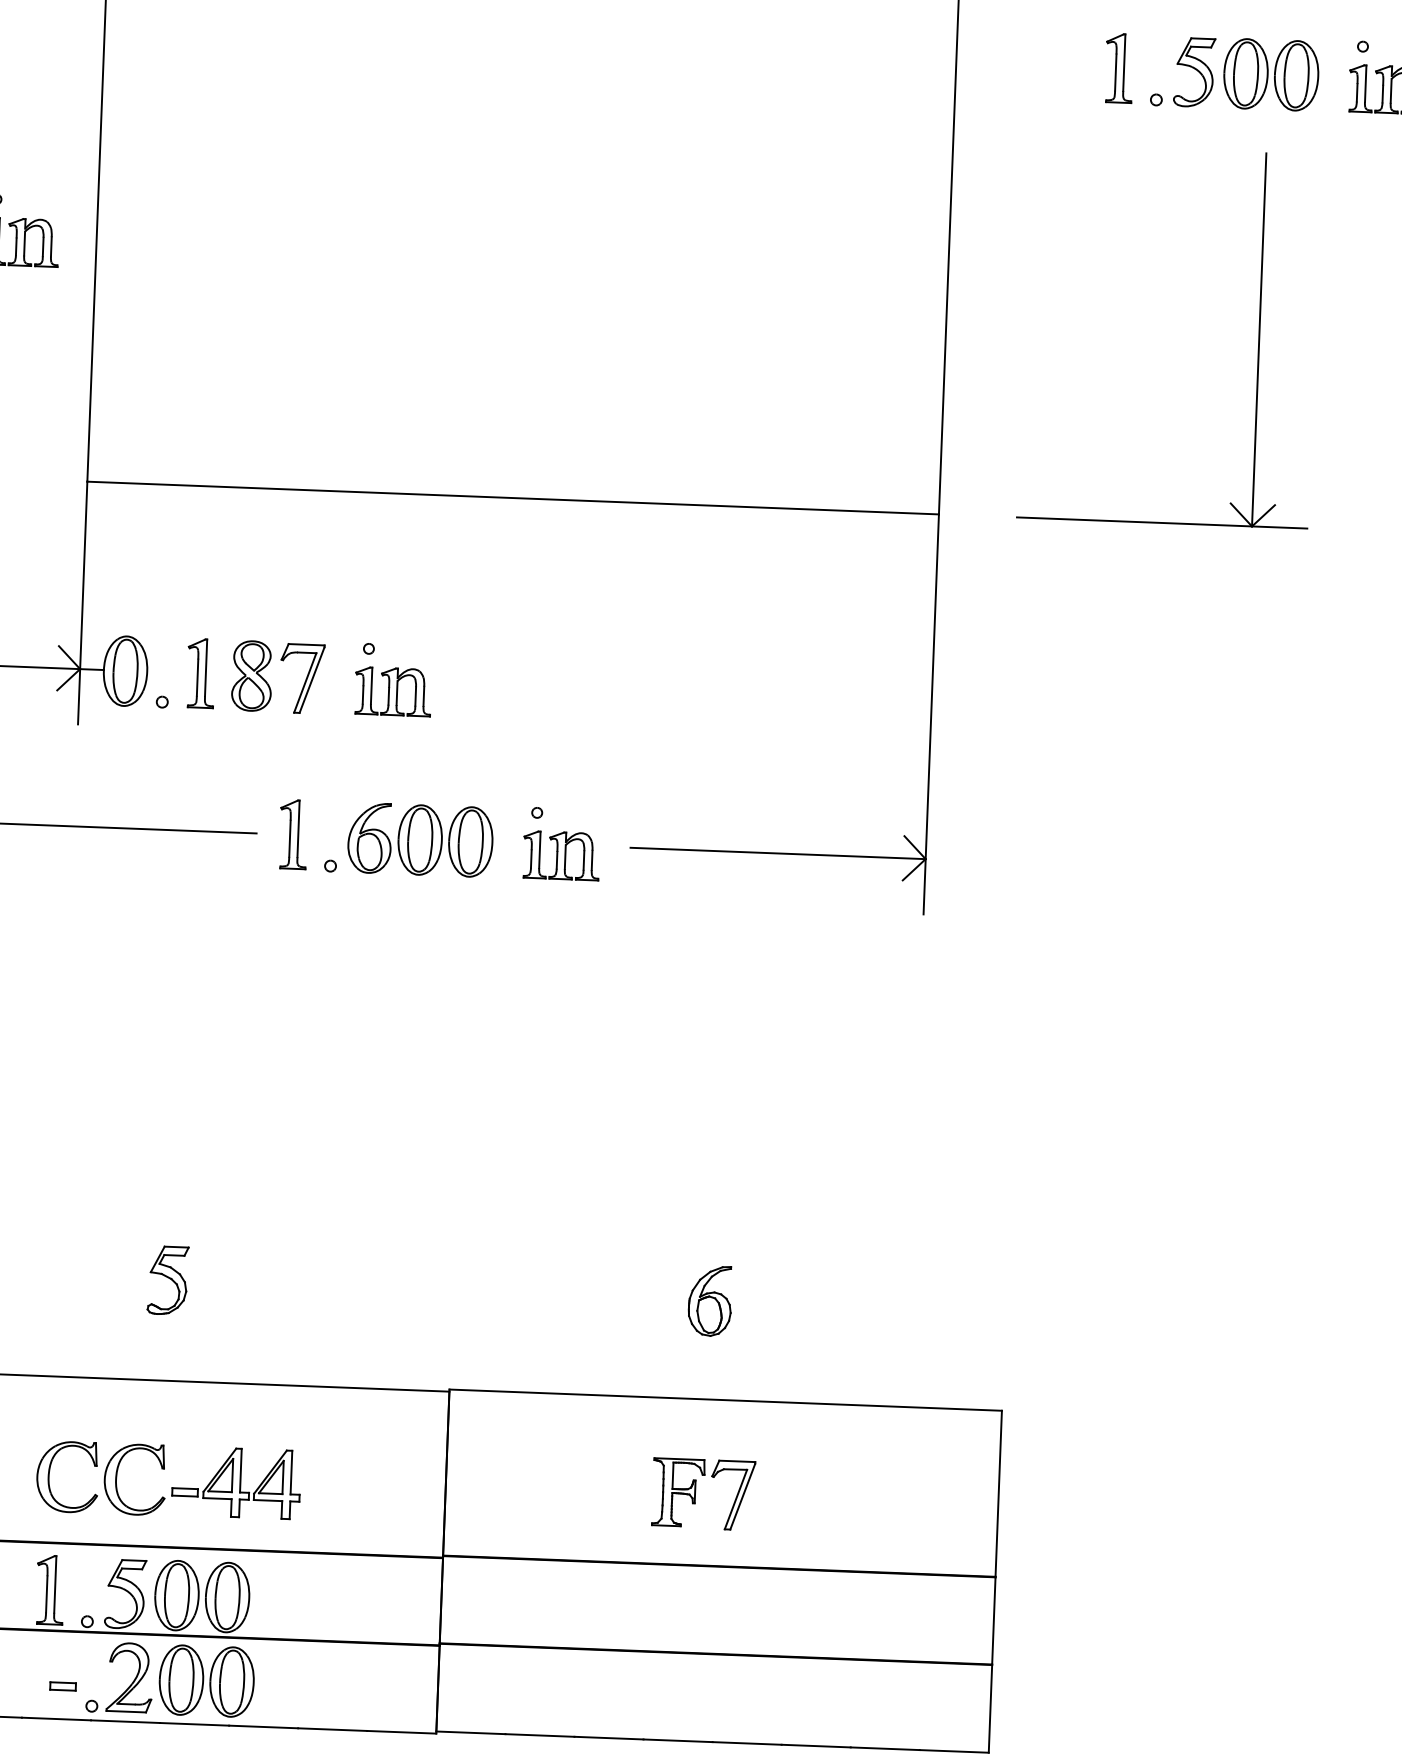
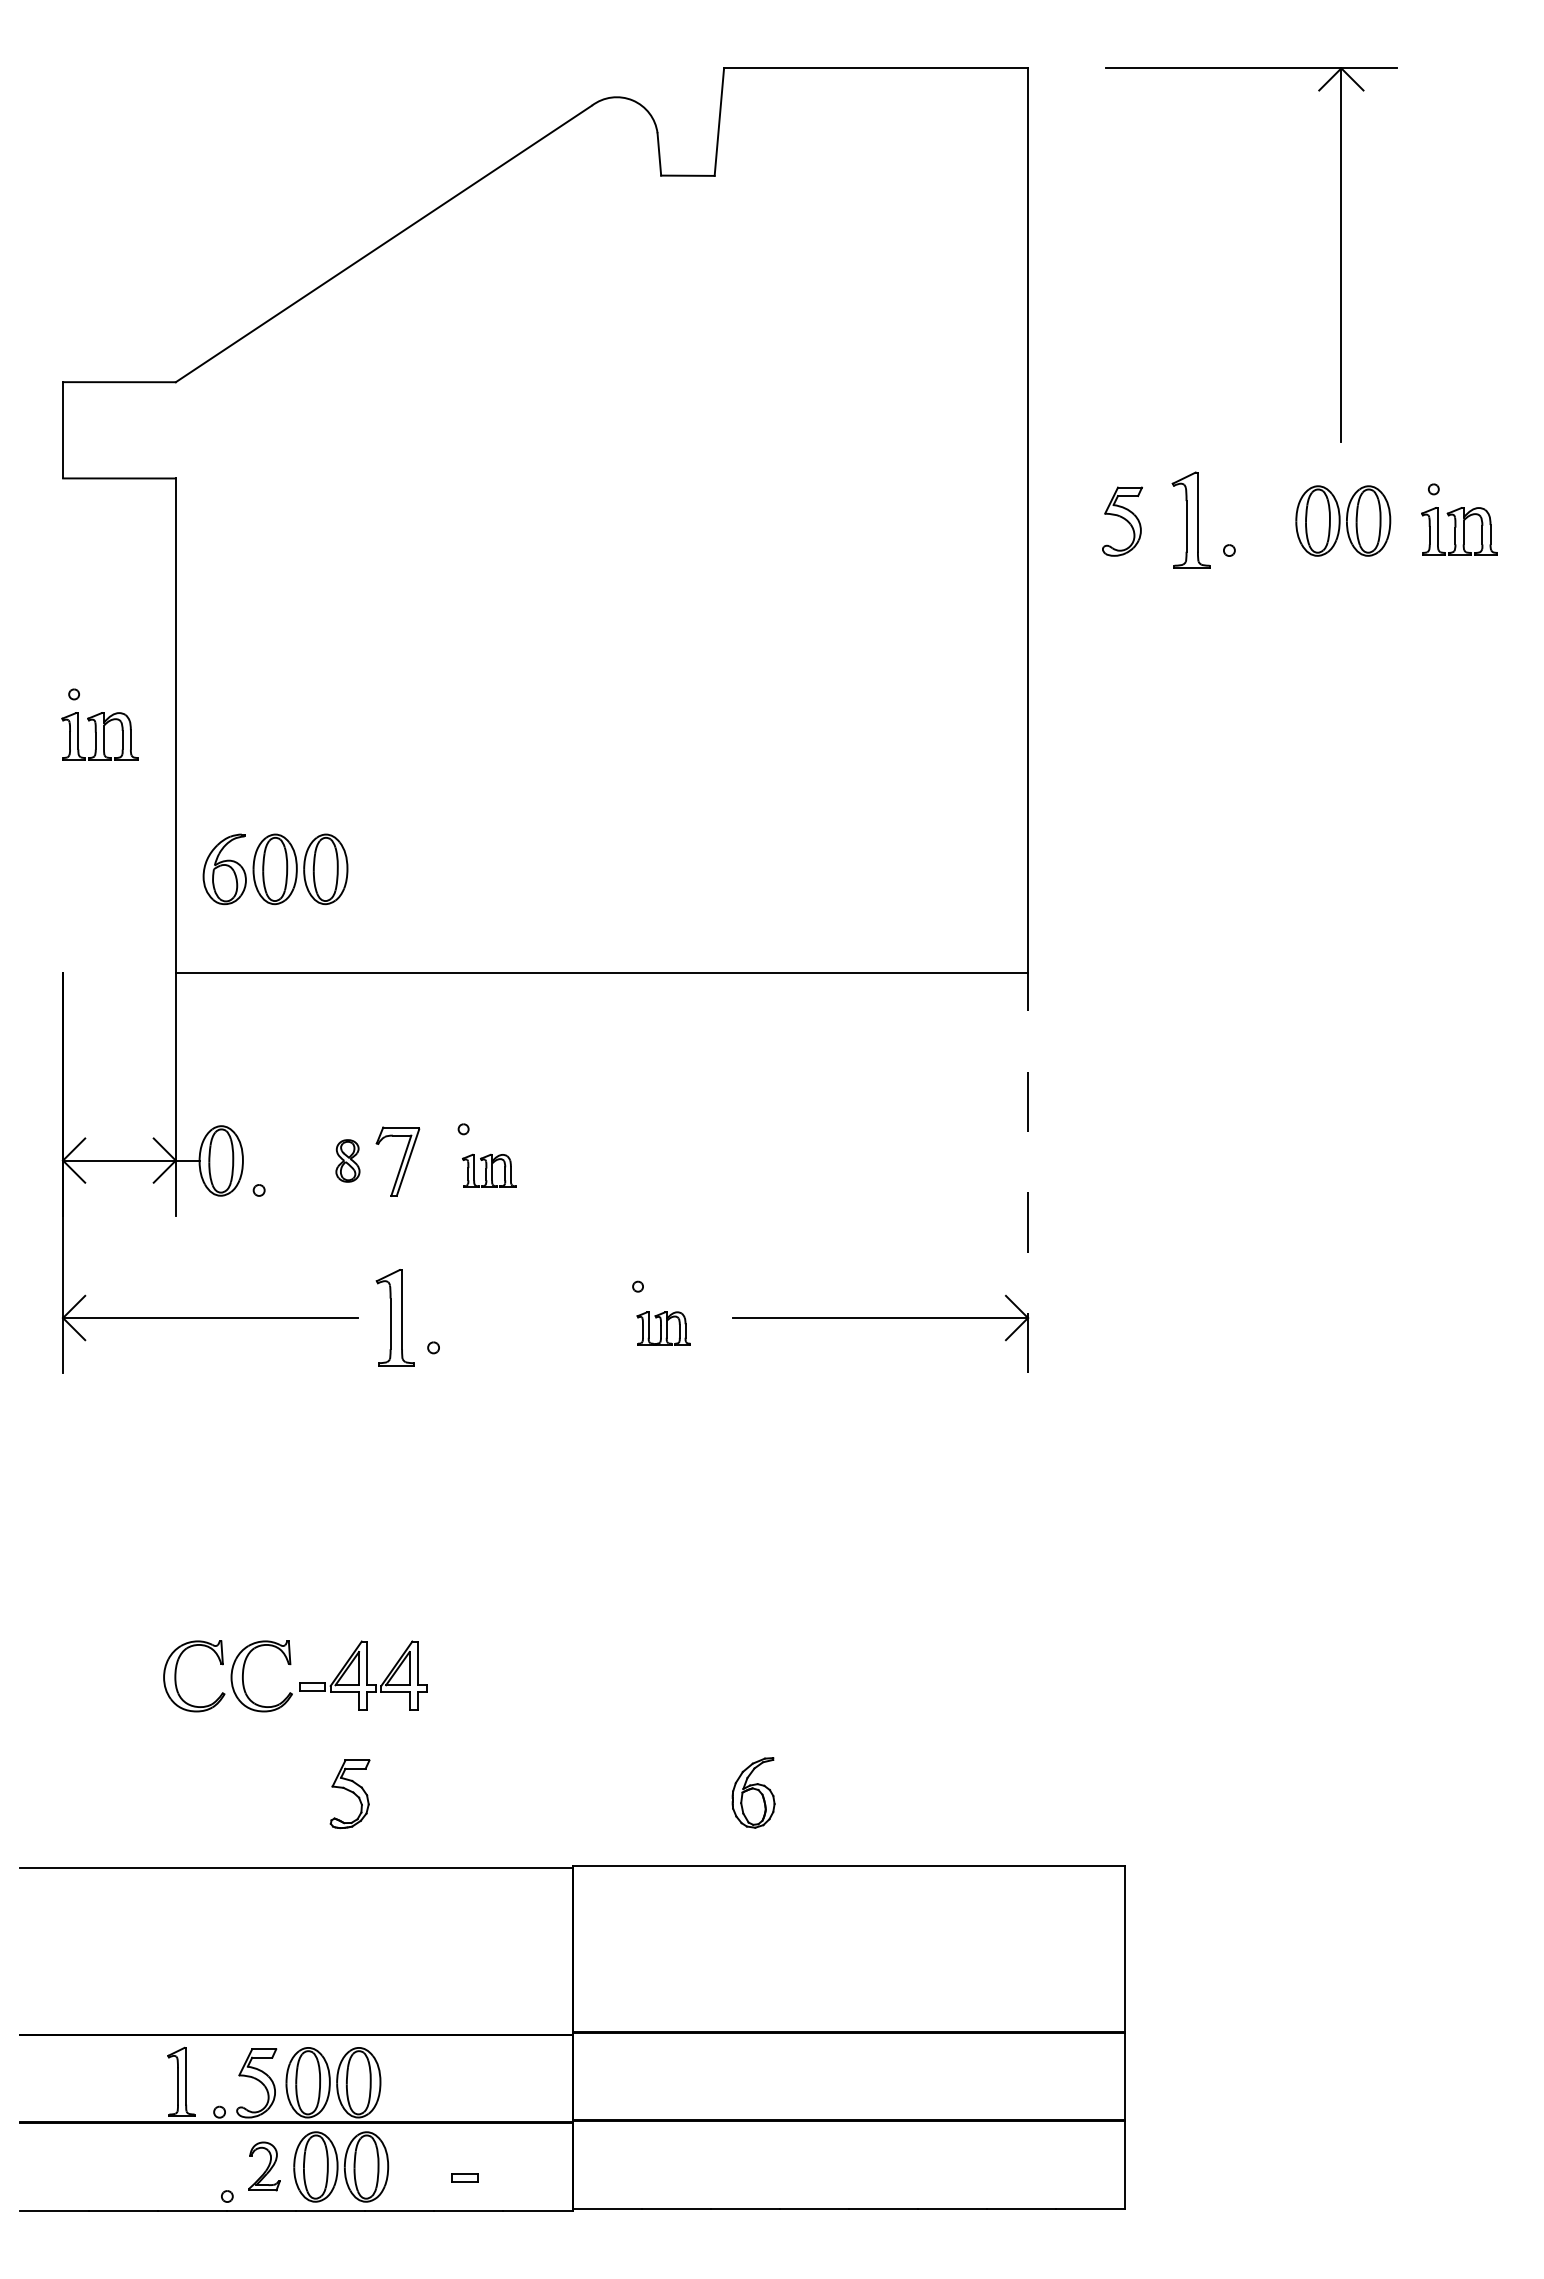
part: (1118, 68) -> (1190, 520), size x1.4
part: (1194, 72) -> (1122, 521), moved
part: (1258, 339) -> (1340, 786), removed
part: (200, 673) -> (296, 1160), removed
part: (251, 675) -> (347, 1160), size x0.6
part: (392, 691) -> (488, 1170), size x0.7
line: (931, 713) -> (1028, 1172), solid -> dashed
part: (293, 834) -> (395, 1317), size x1.4
part: (420, 840) -> (275, 869), moved
part: (561, 855) -> (663, 1328), size x0.7
part: (167, 1280) -> (349, 1794), moved
part: (710, 1300) -> (753, 1792), moved
part: (172, 1487) -> (299, 1682), moved
part: (695, 1494) -> (822, 1961), removed
part: (130, 1677) -> (264, 2166), size x0.7
part: (62, 1686) -> (464, 2177), moved

